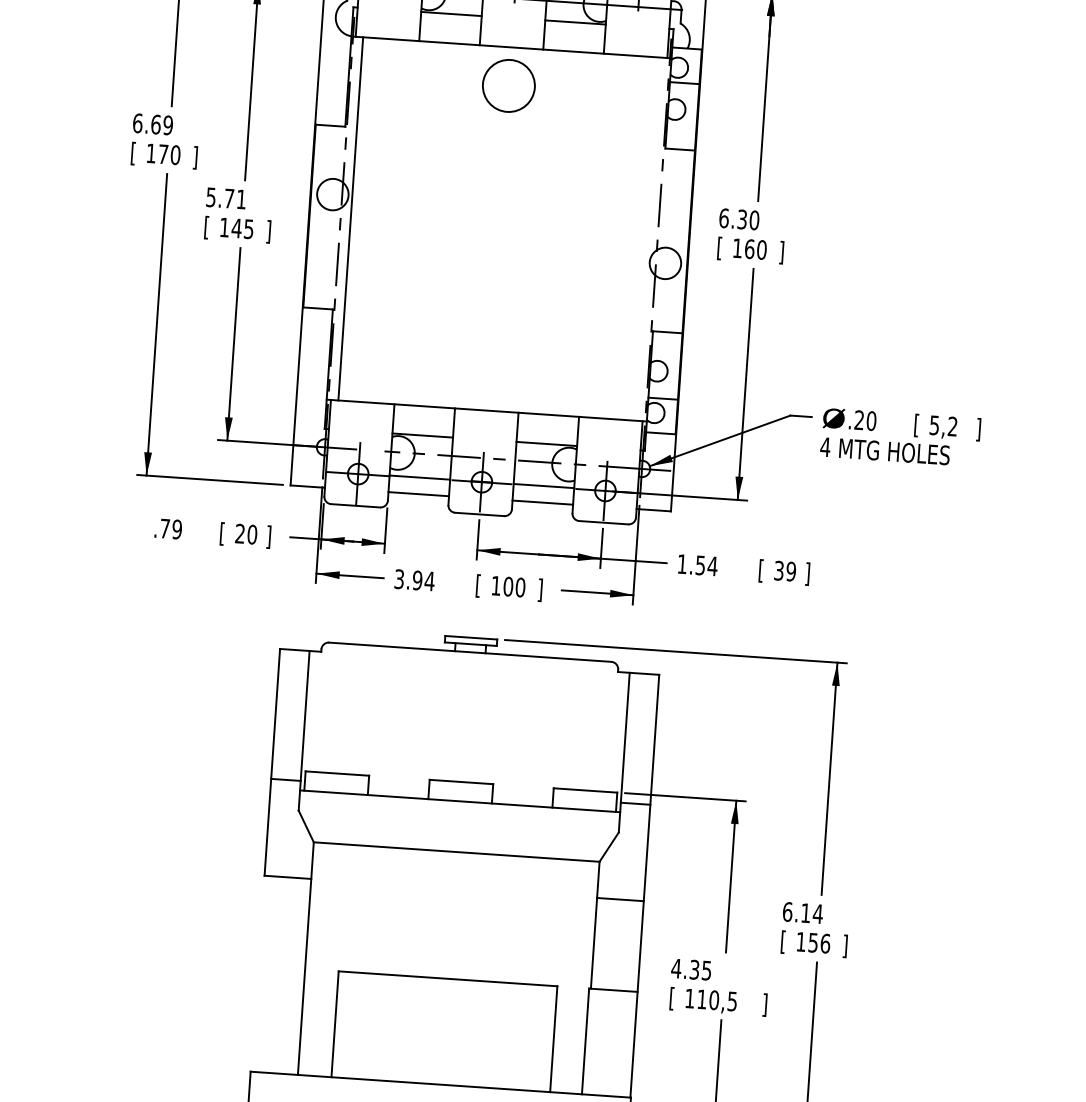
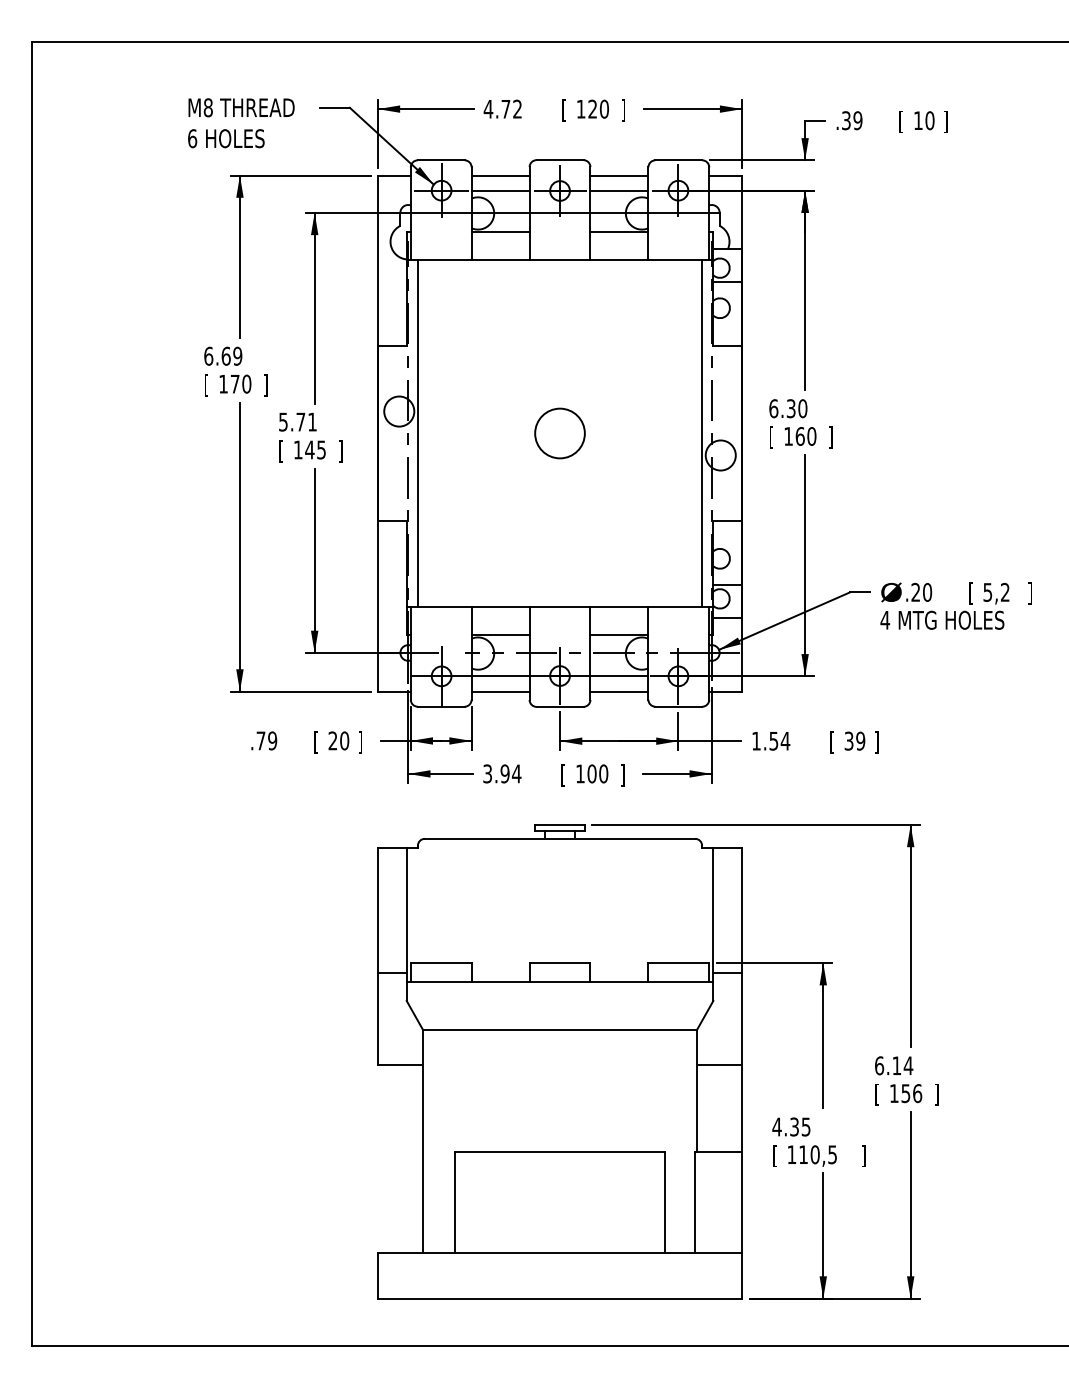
circle: (508, 85) -> (559, 433), moved
line: (647, 239) -> (702, 433), added

